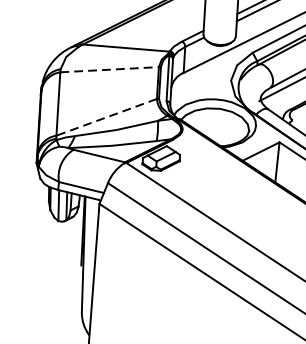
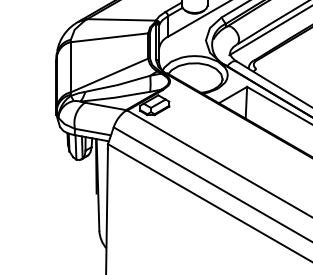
line: (110, 69) -> (110, 37), dashed -> solid
line: (106, 117) -> (109, 75), dashed -> solid

